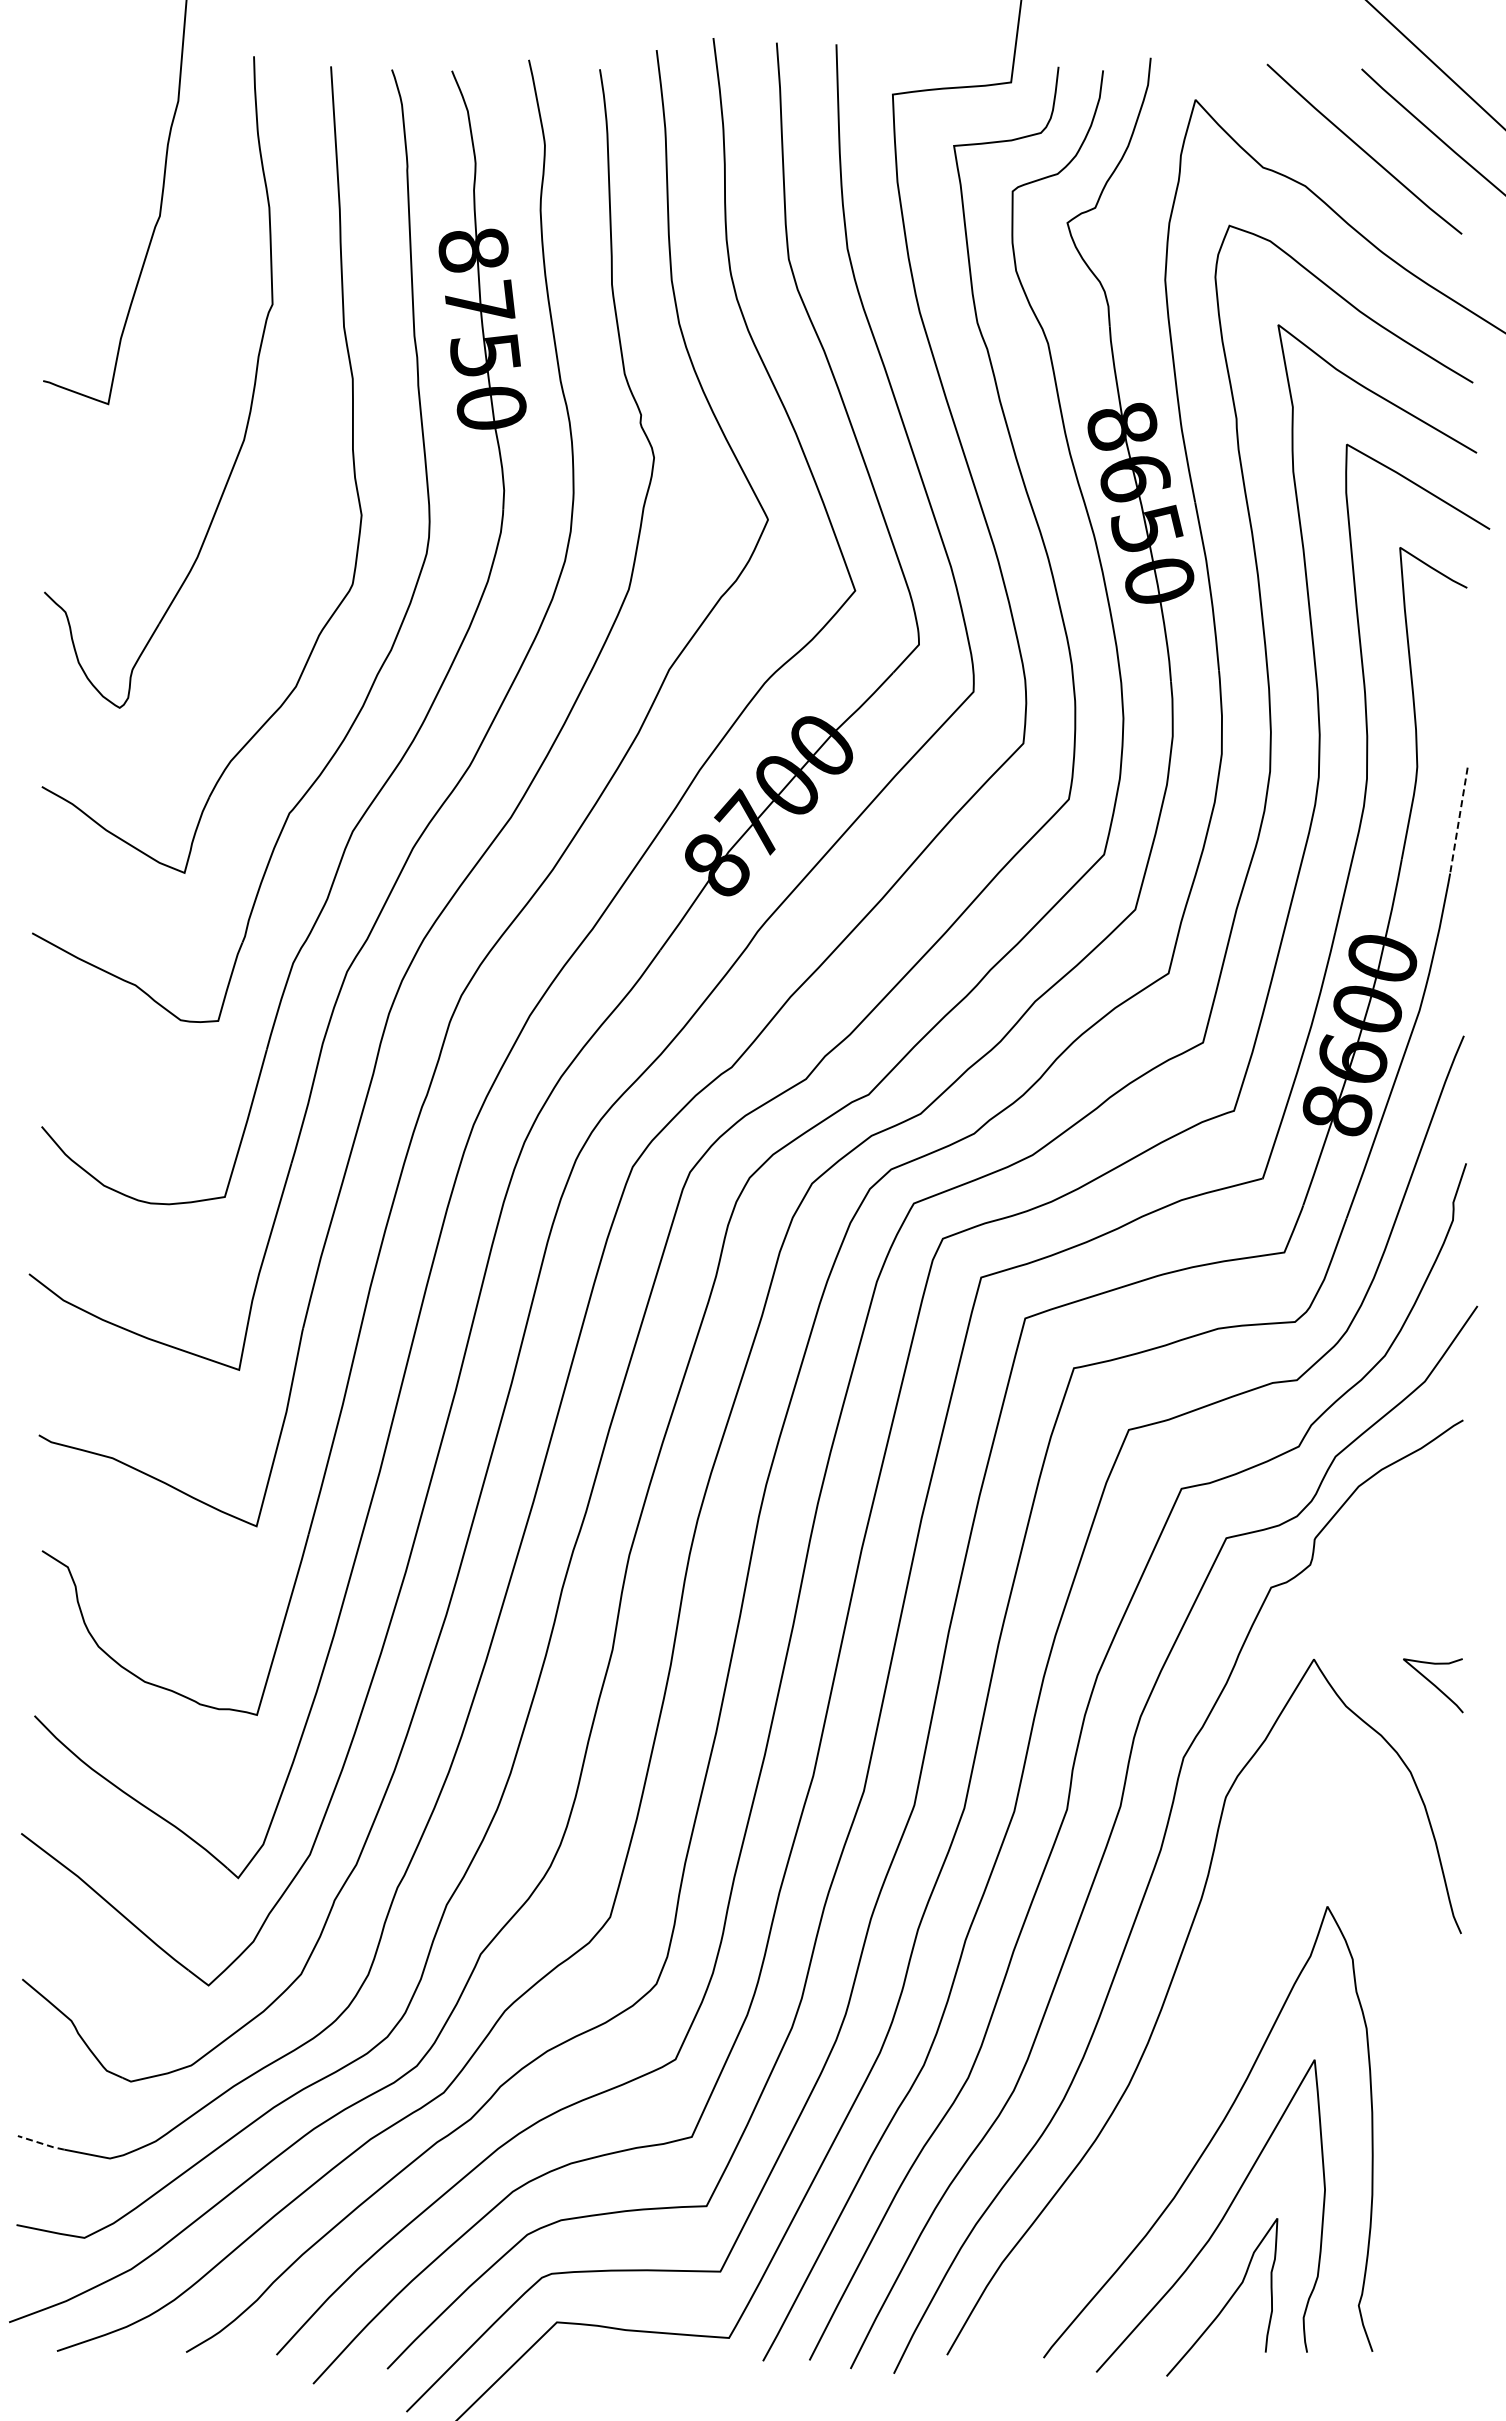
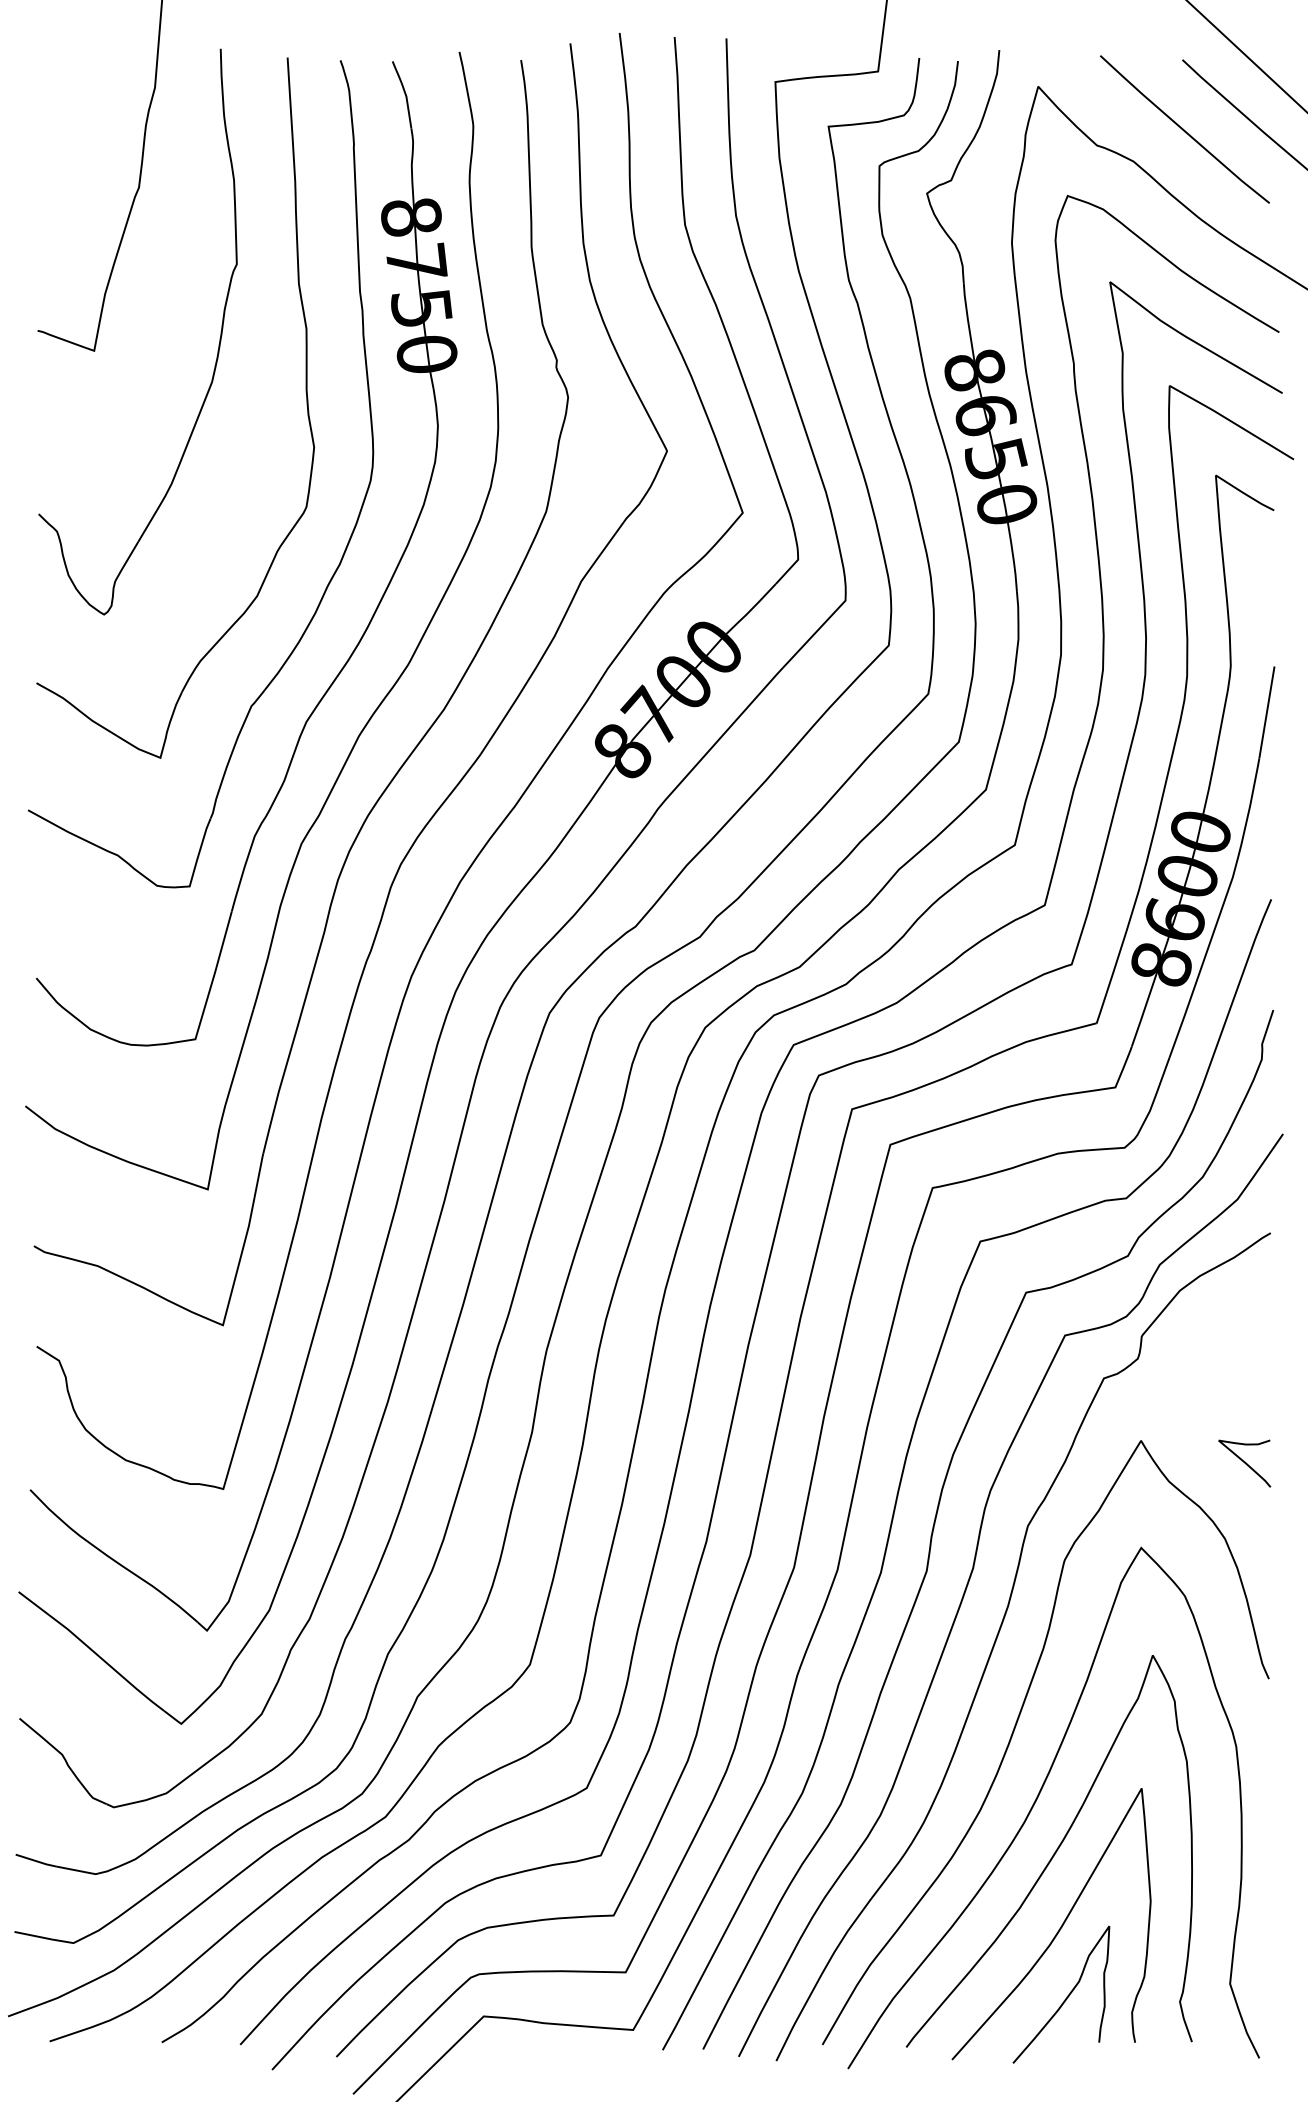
line: (1458, 821) -> (1266, 713), dashed -> solid
curve: (1194, 2072) -> (1037, 1799), added
line: (42, 2143) -> (37, 1861), dashed -> solid

